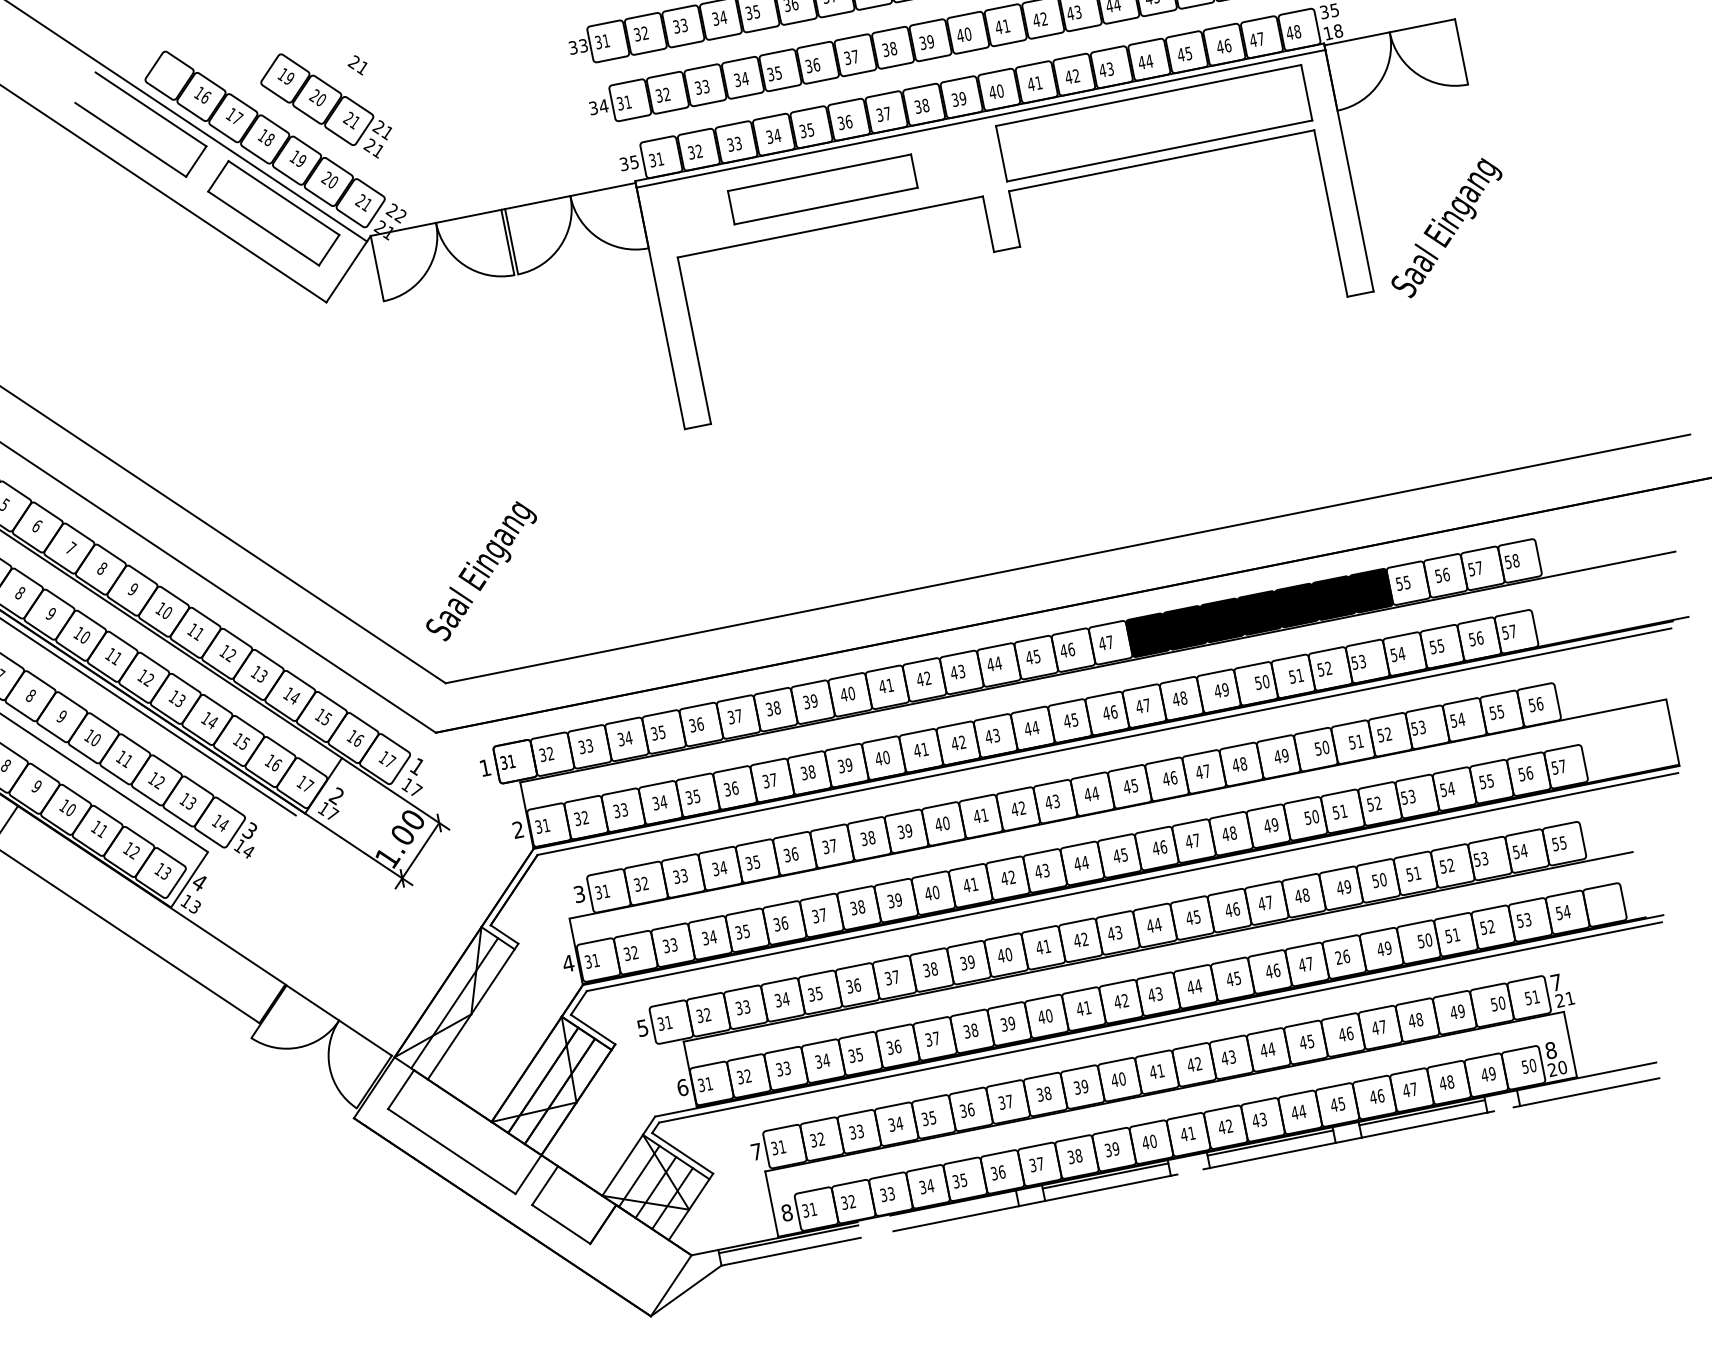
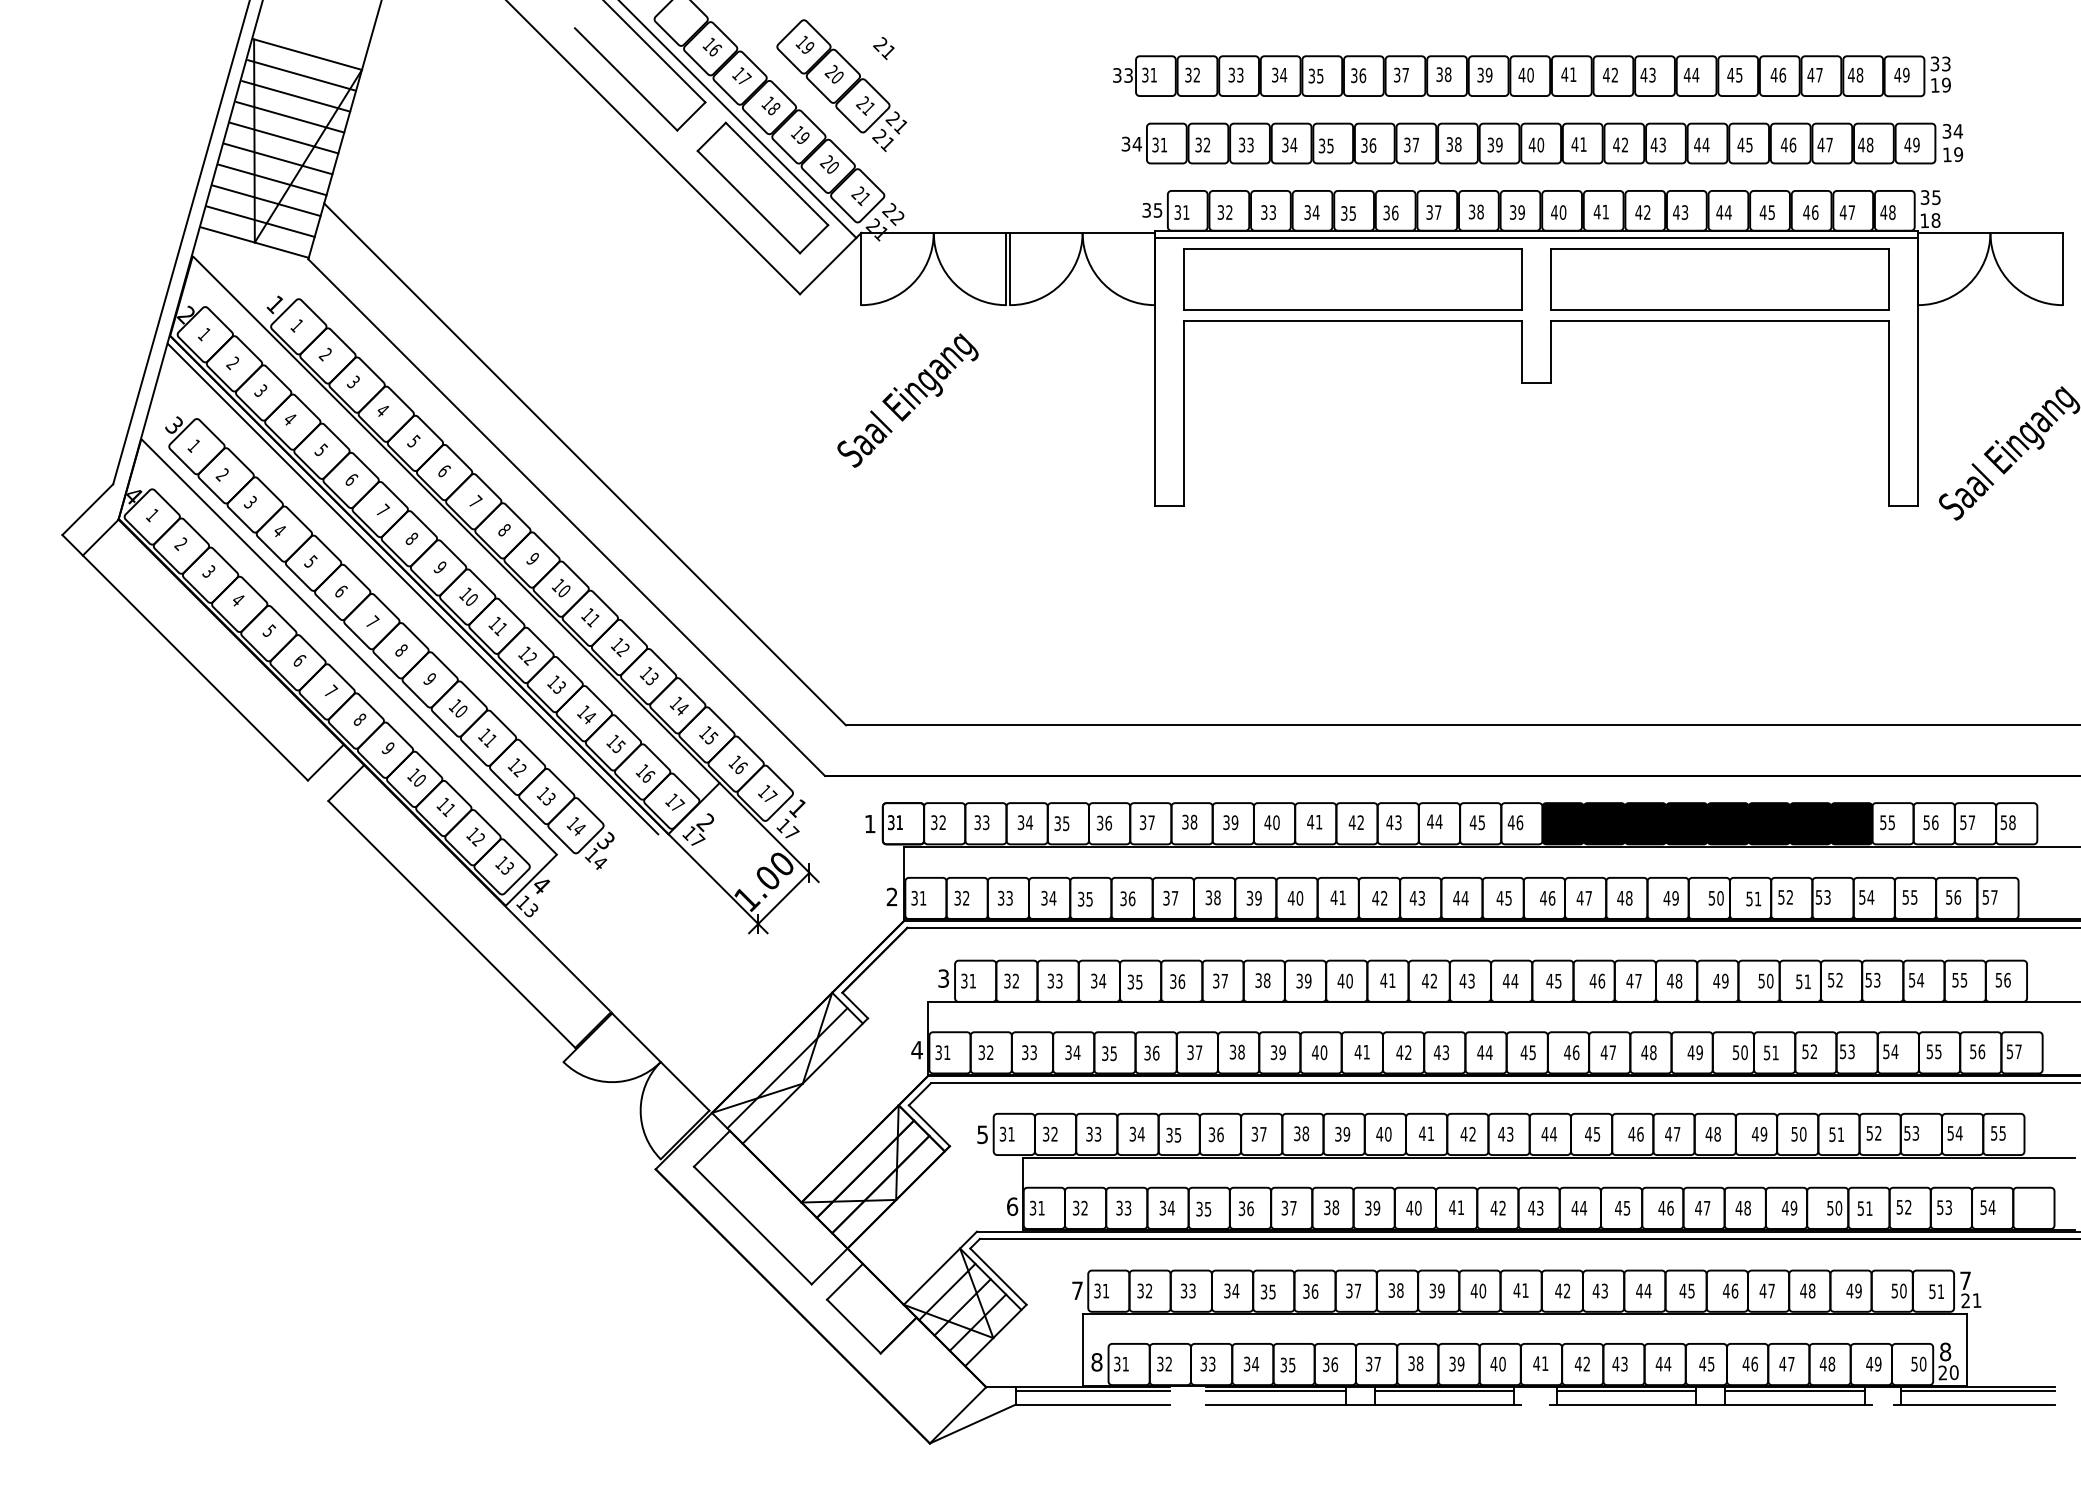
part: (822, 189) -> (1352, 279), size x1.67
text: (480, 571) -> (907, 400), moved
fill: (1110, 642) -> (1562, 823), added
text: (1341, 956) -> (1742, 1207), 26 -> 48
line: (1586, 1079) -> (1977, 1390), added
line: (953, 1206) -> (1275, 1390), added

